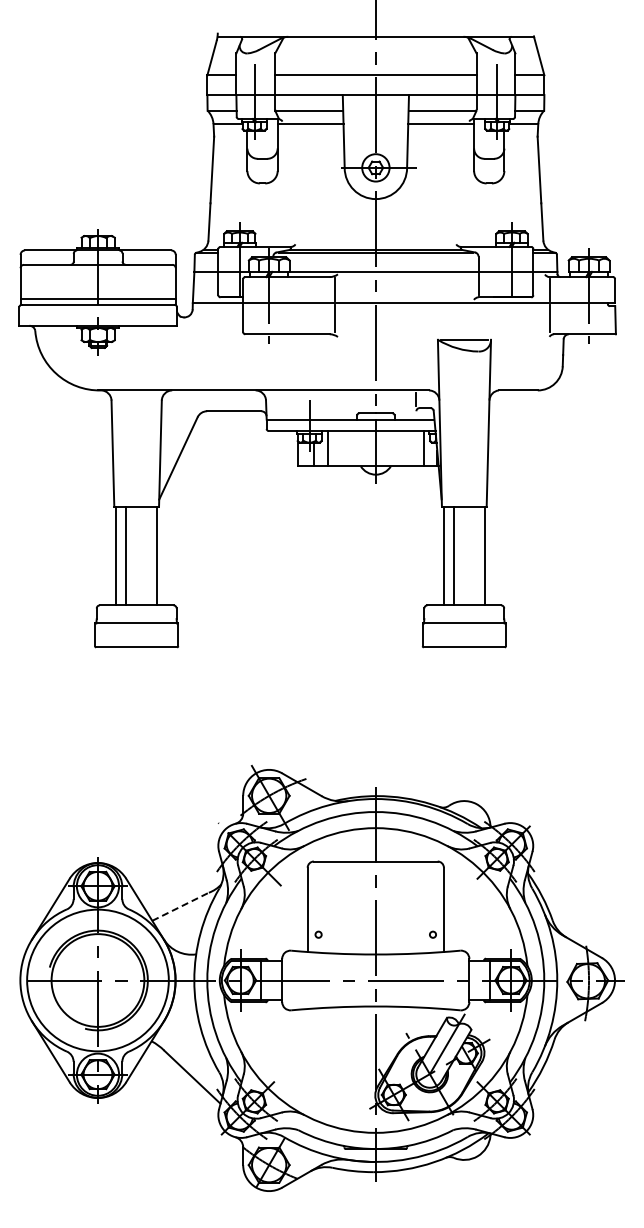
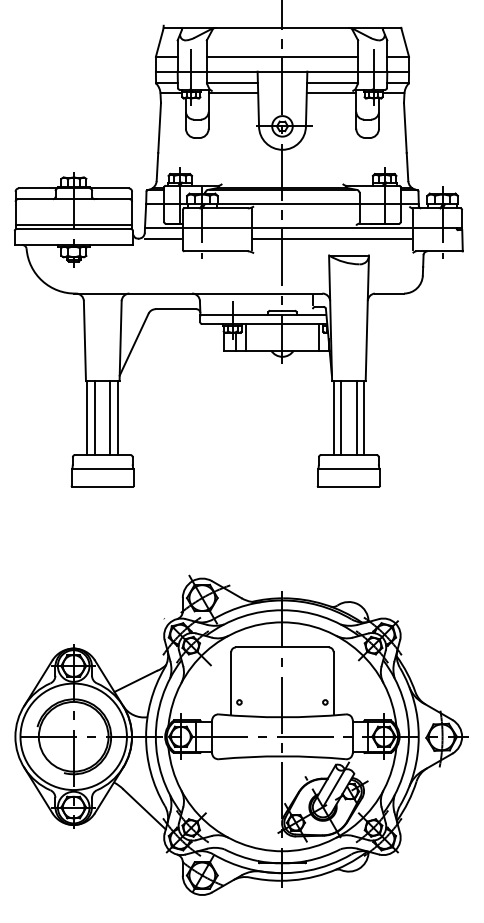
line: (216, 318) -> (162, 239), added
line: (441, 318) -> (331, 239), added
line: (146, 555) -> (110, 417), added
line: (474, 555) -> (356, 417), added
line: (180, 906) -> (135, 681), dashed -> solid

